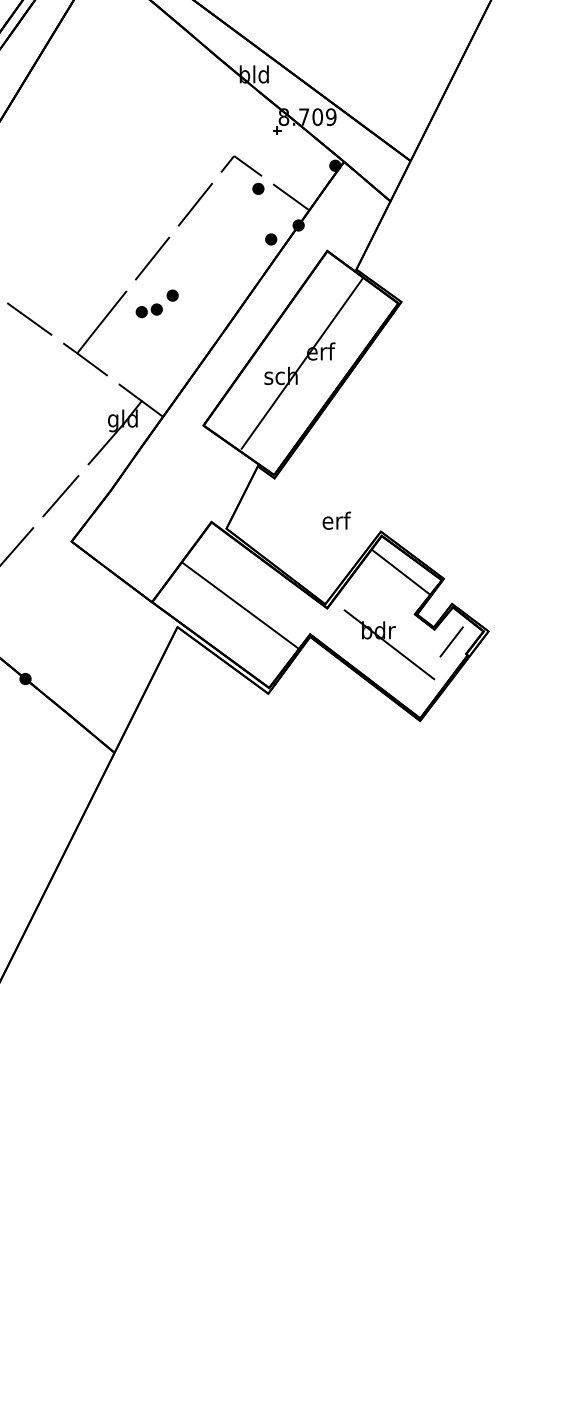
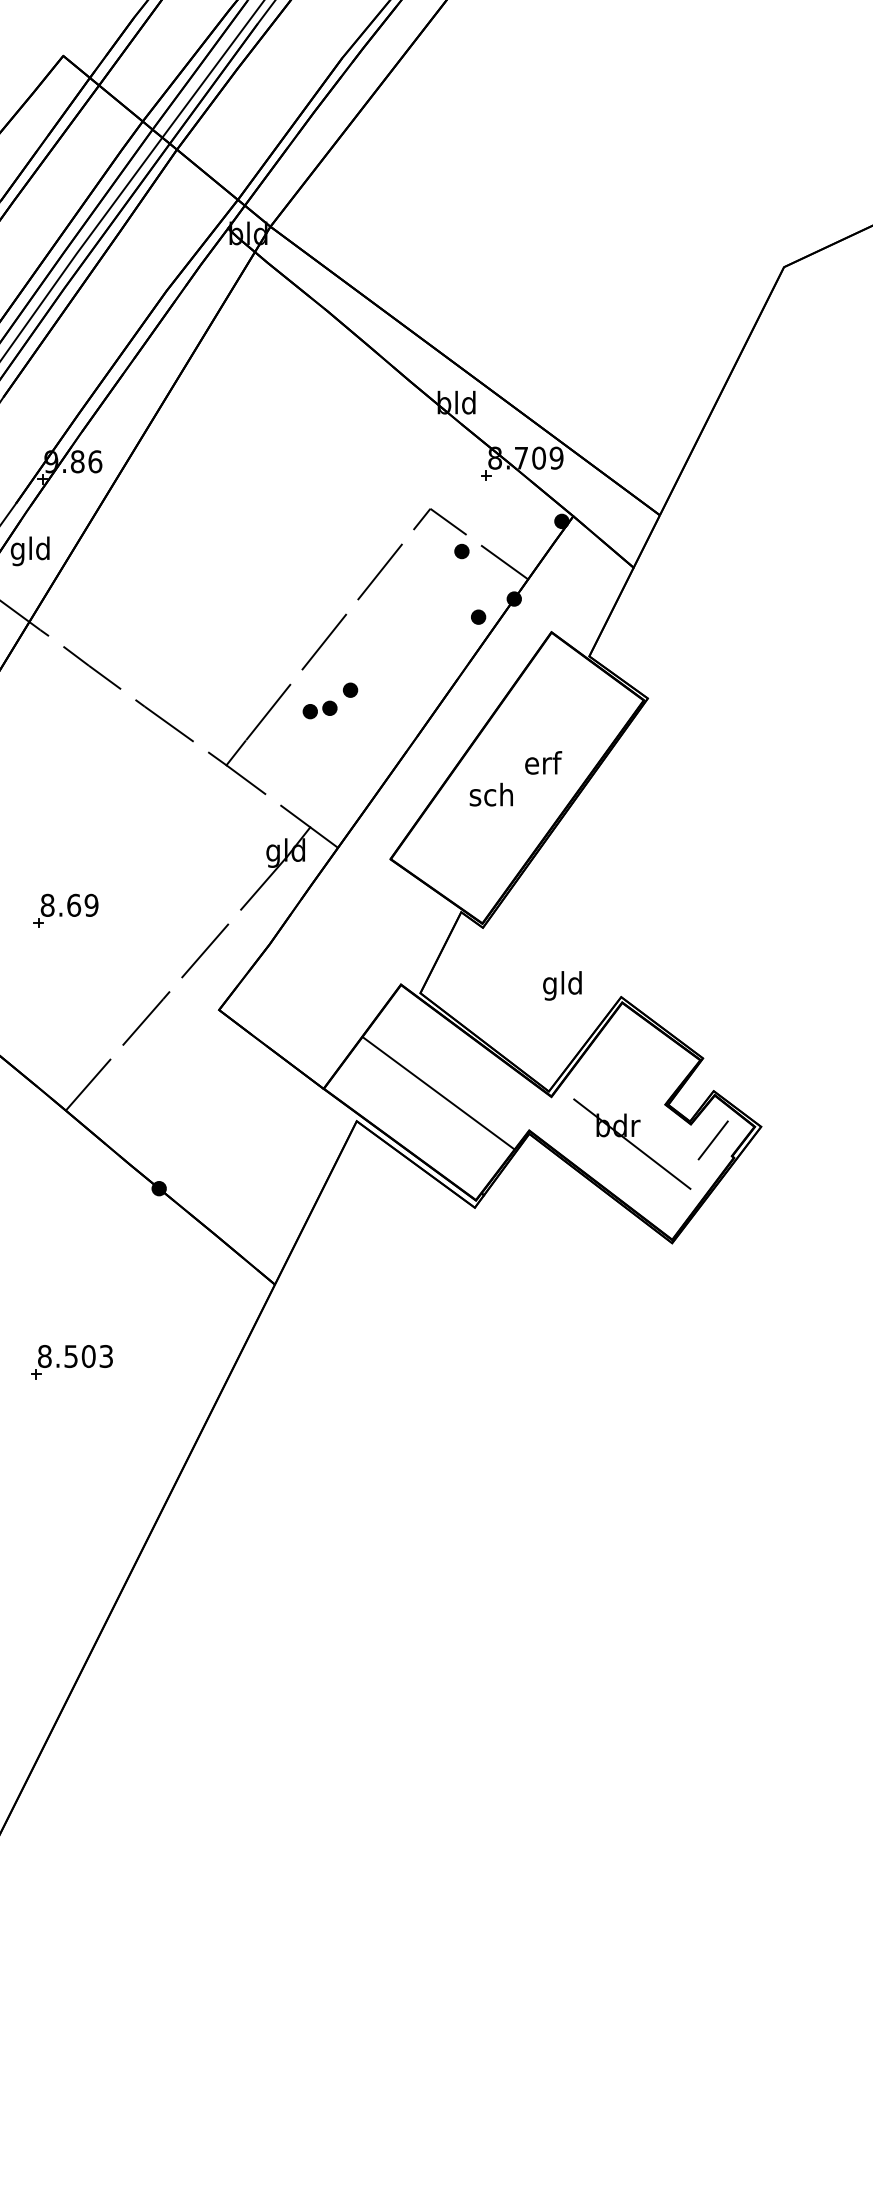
line: (301, 363) -> (518, 778), removed
text: (335, 522) -> (562, 985), erf -> gld
line: (400, 571) -> (646, 1048), removed

